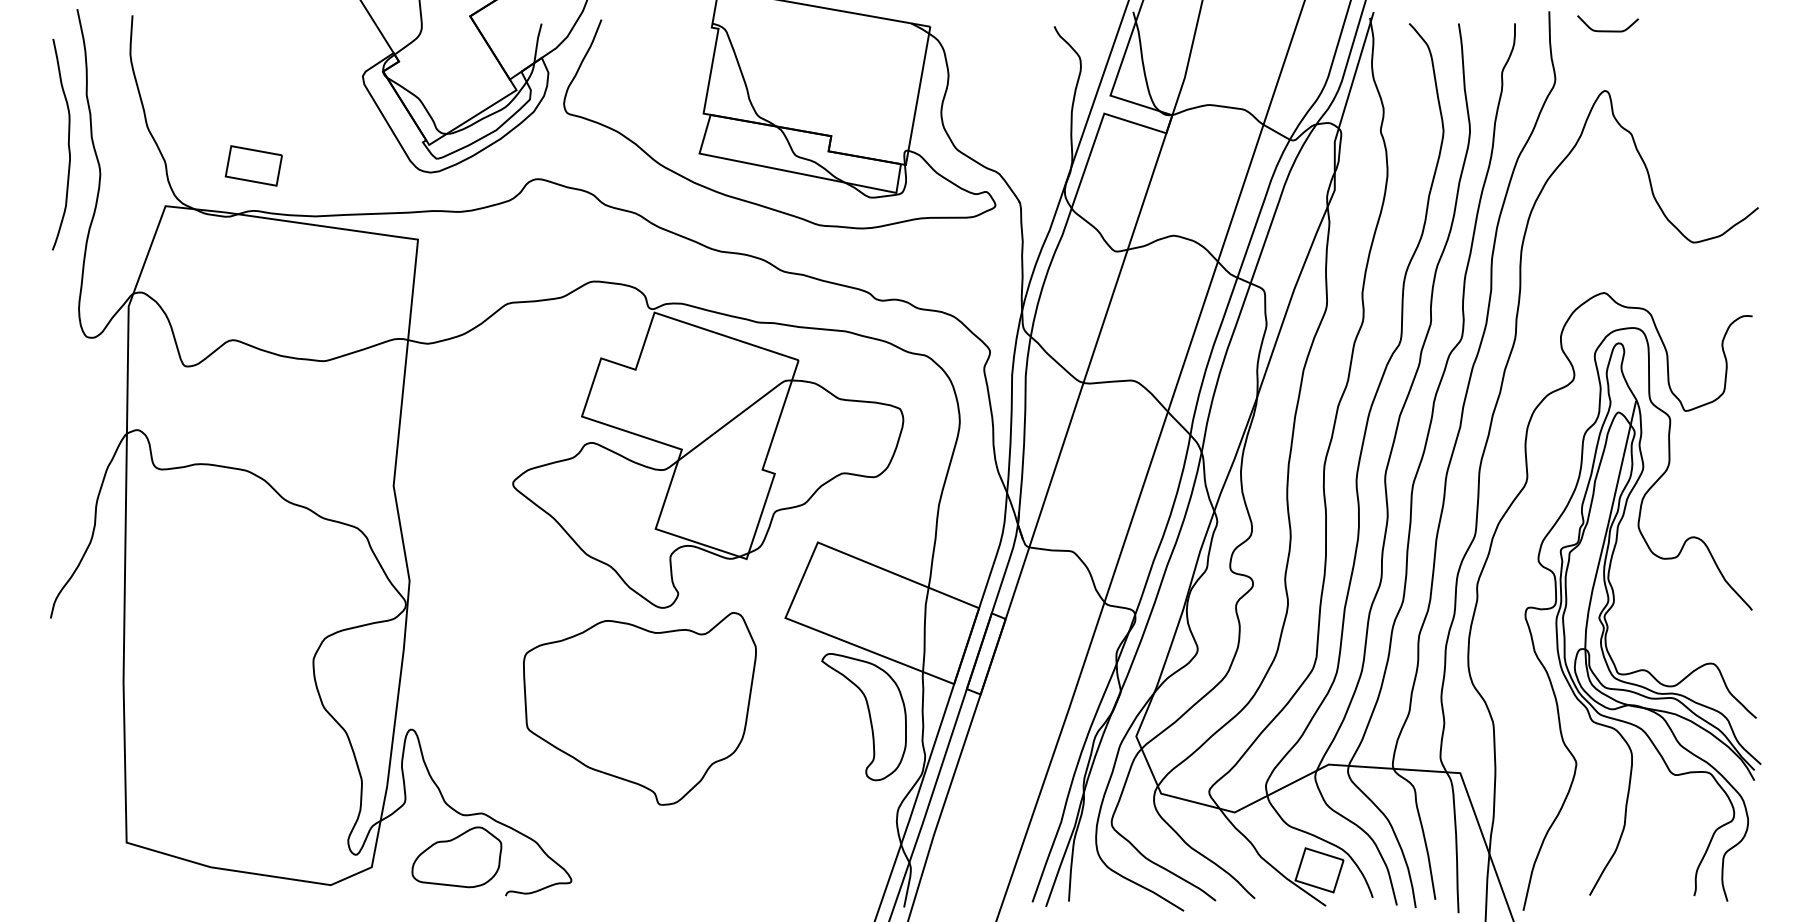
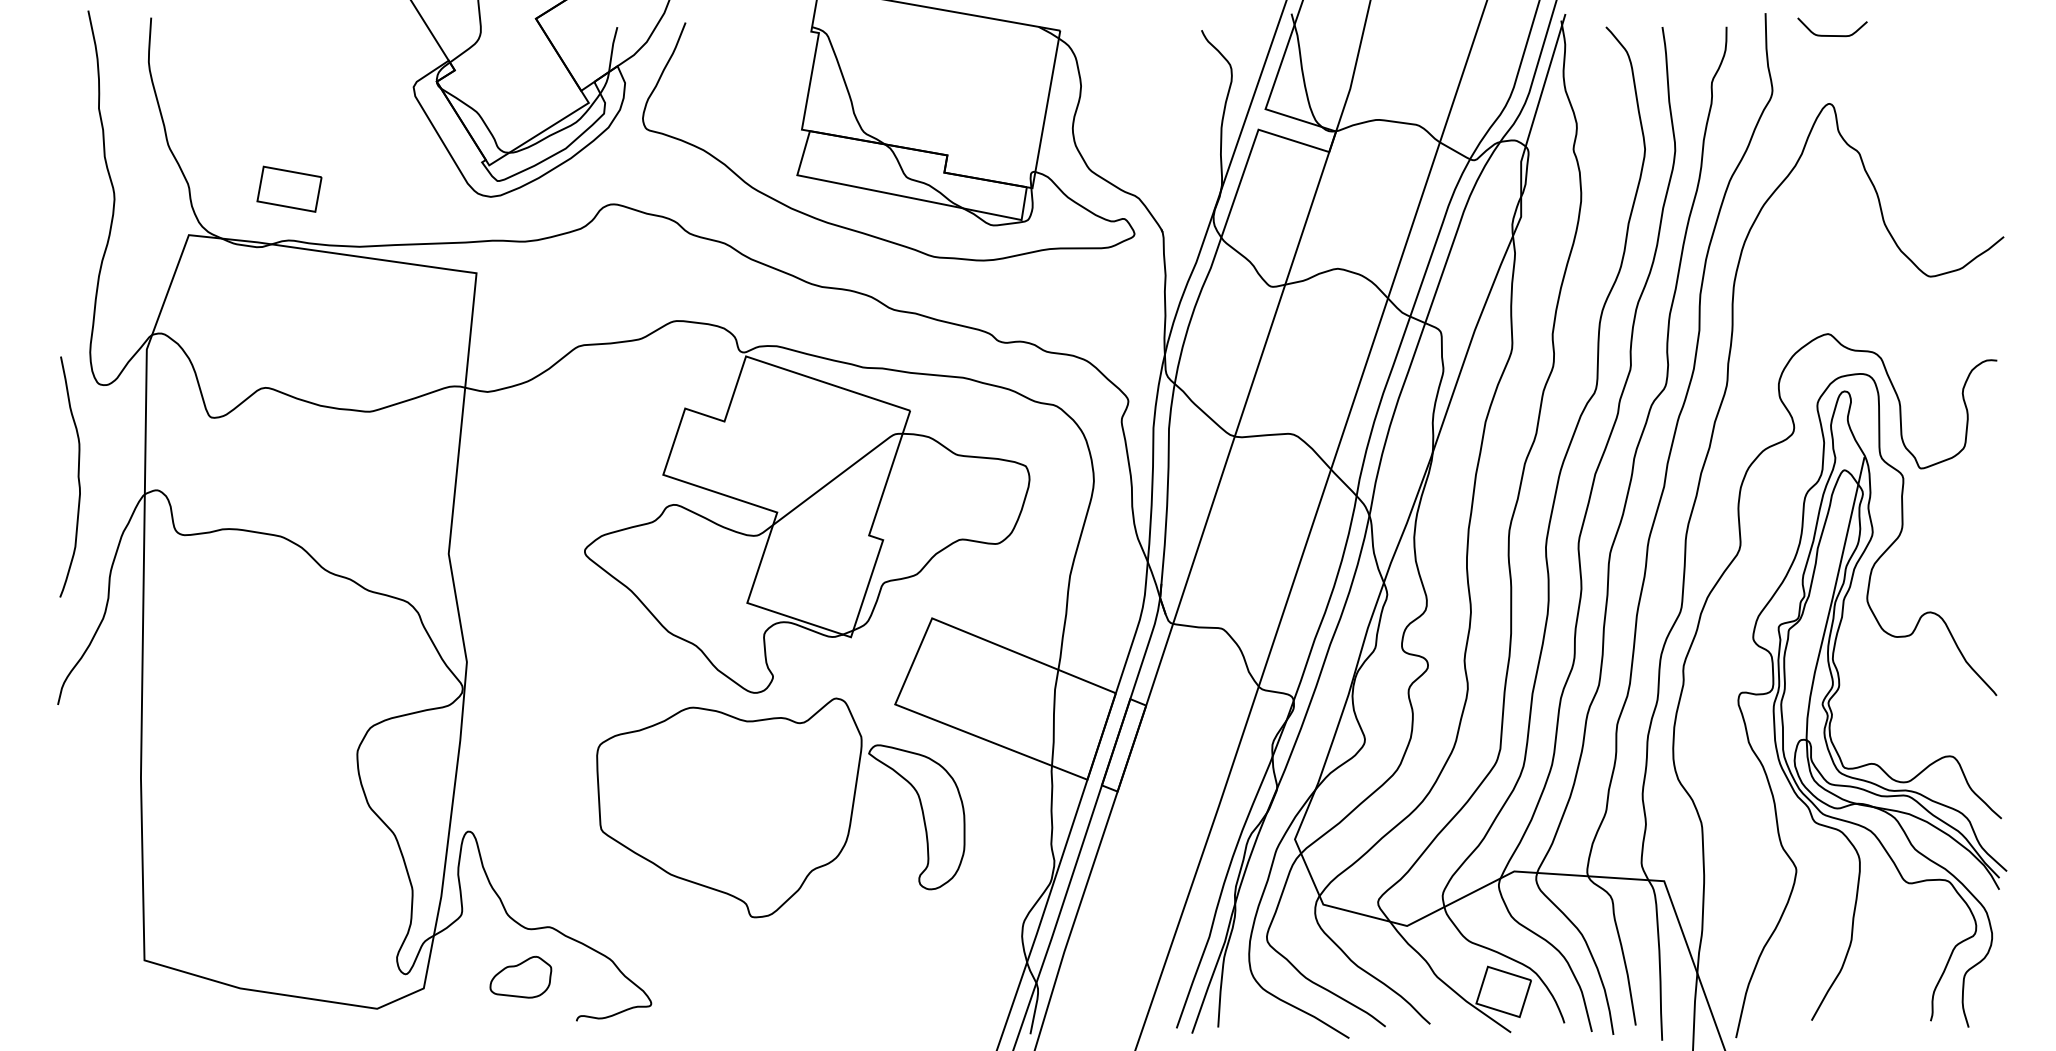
curve: (67, 144) -> (77, 476), moved
part: (863, 717) -> (916, 817), moved
part: (456, 857) -> (520, 977), size x0.6

